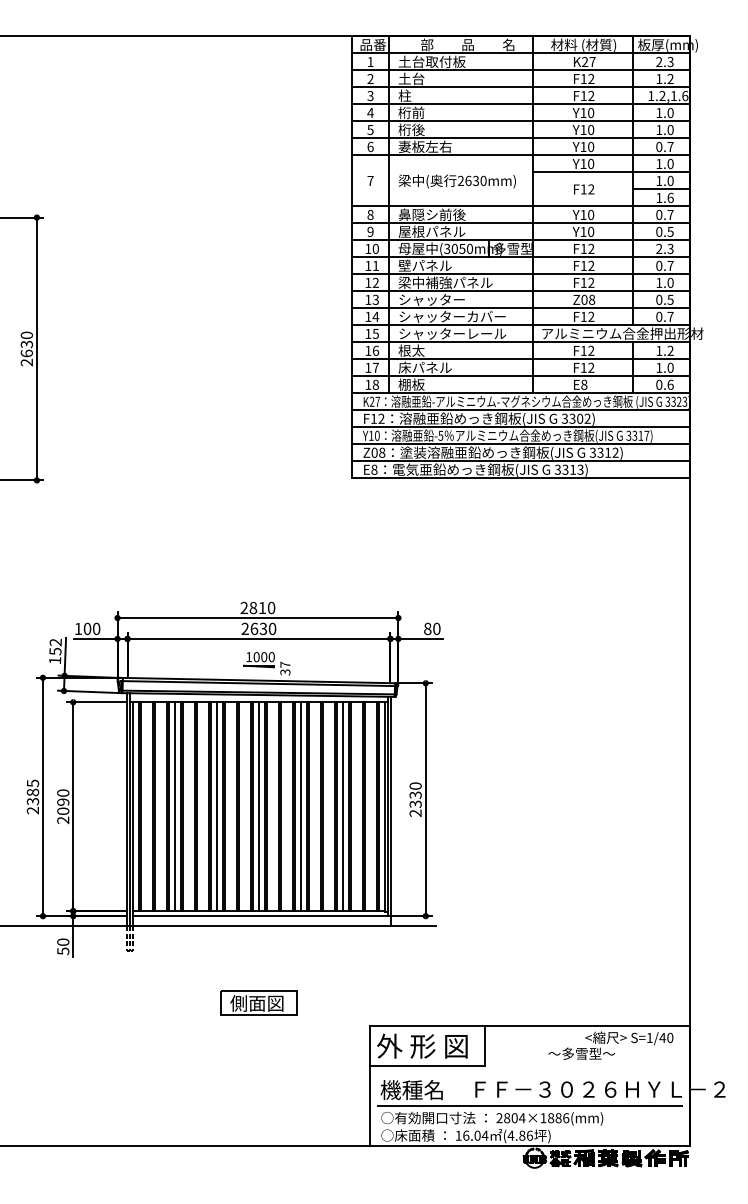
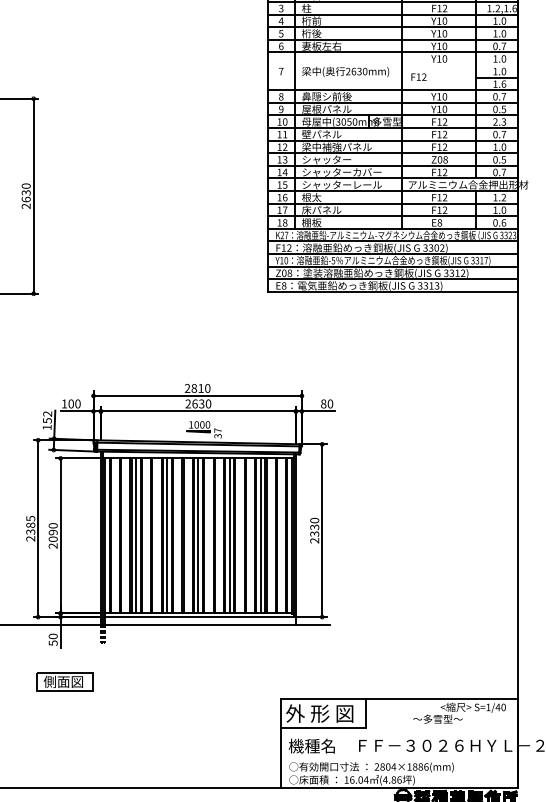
line: (611, 172) -> (460, 65), removed
text: (584, 189) -> (419, 77), moved
part: (258, 1002) -> (64, 681), moved
line: (530, 1106) -> (399, 758), removed

